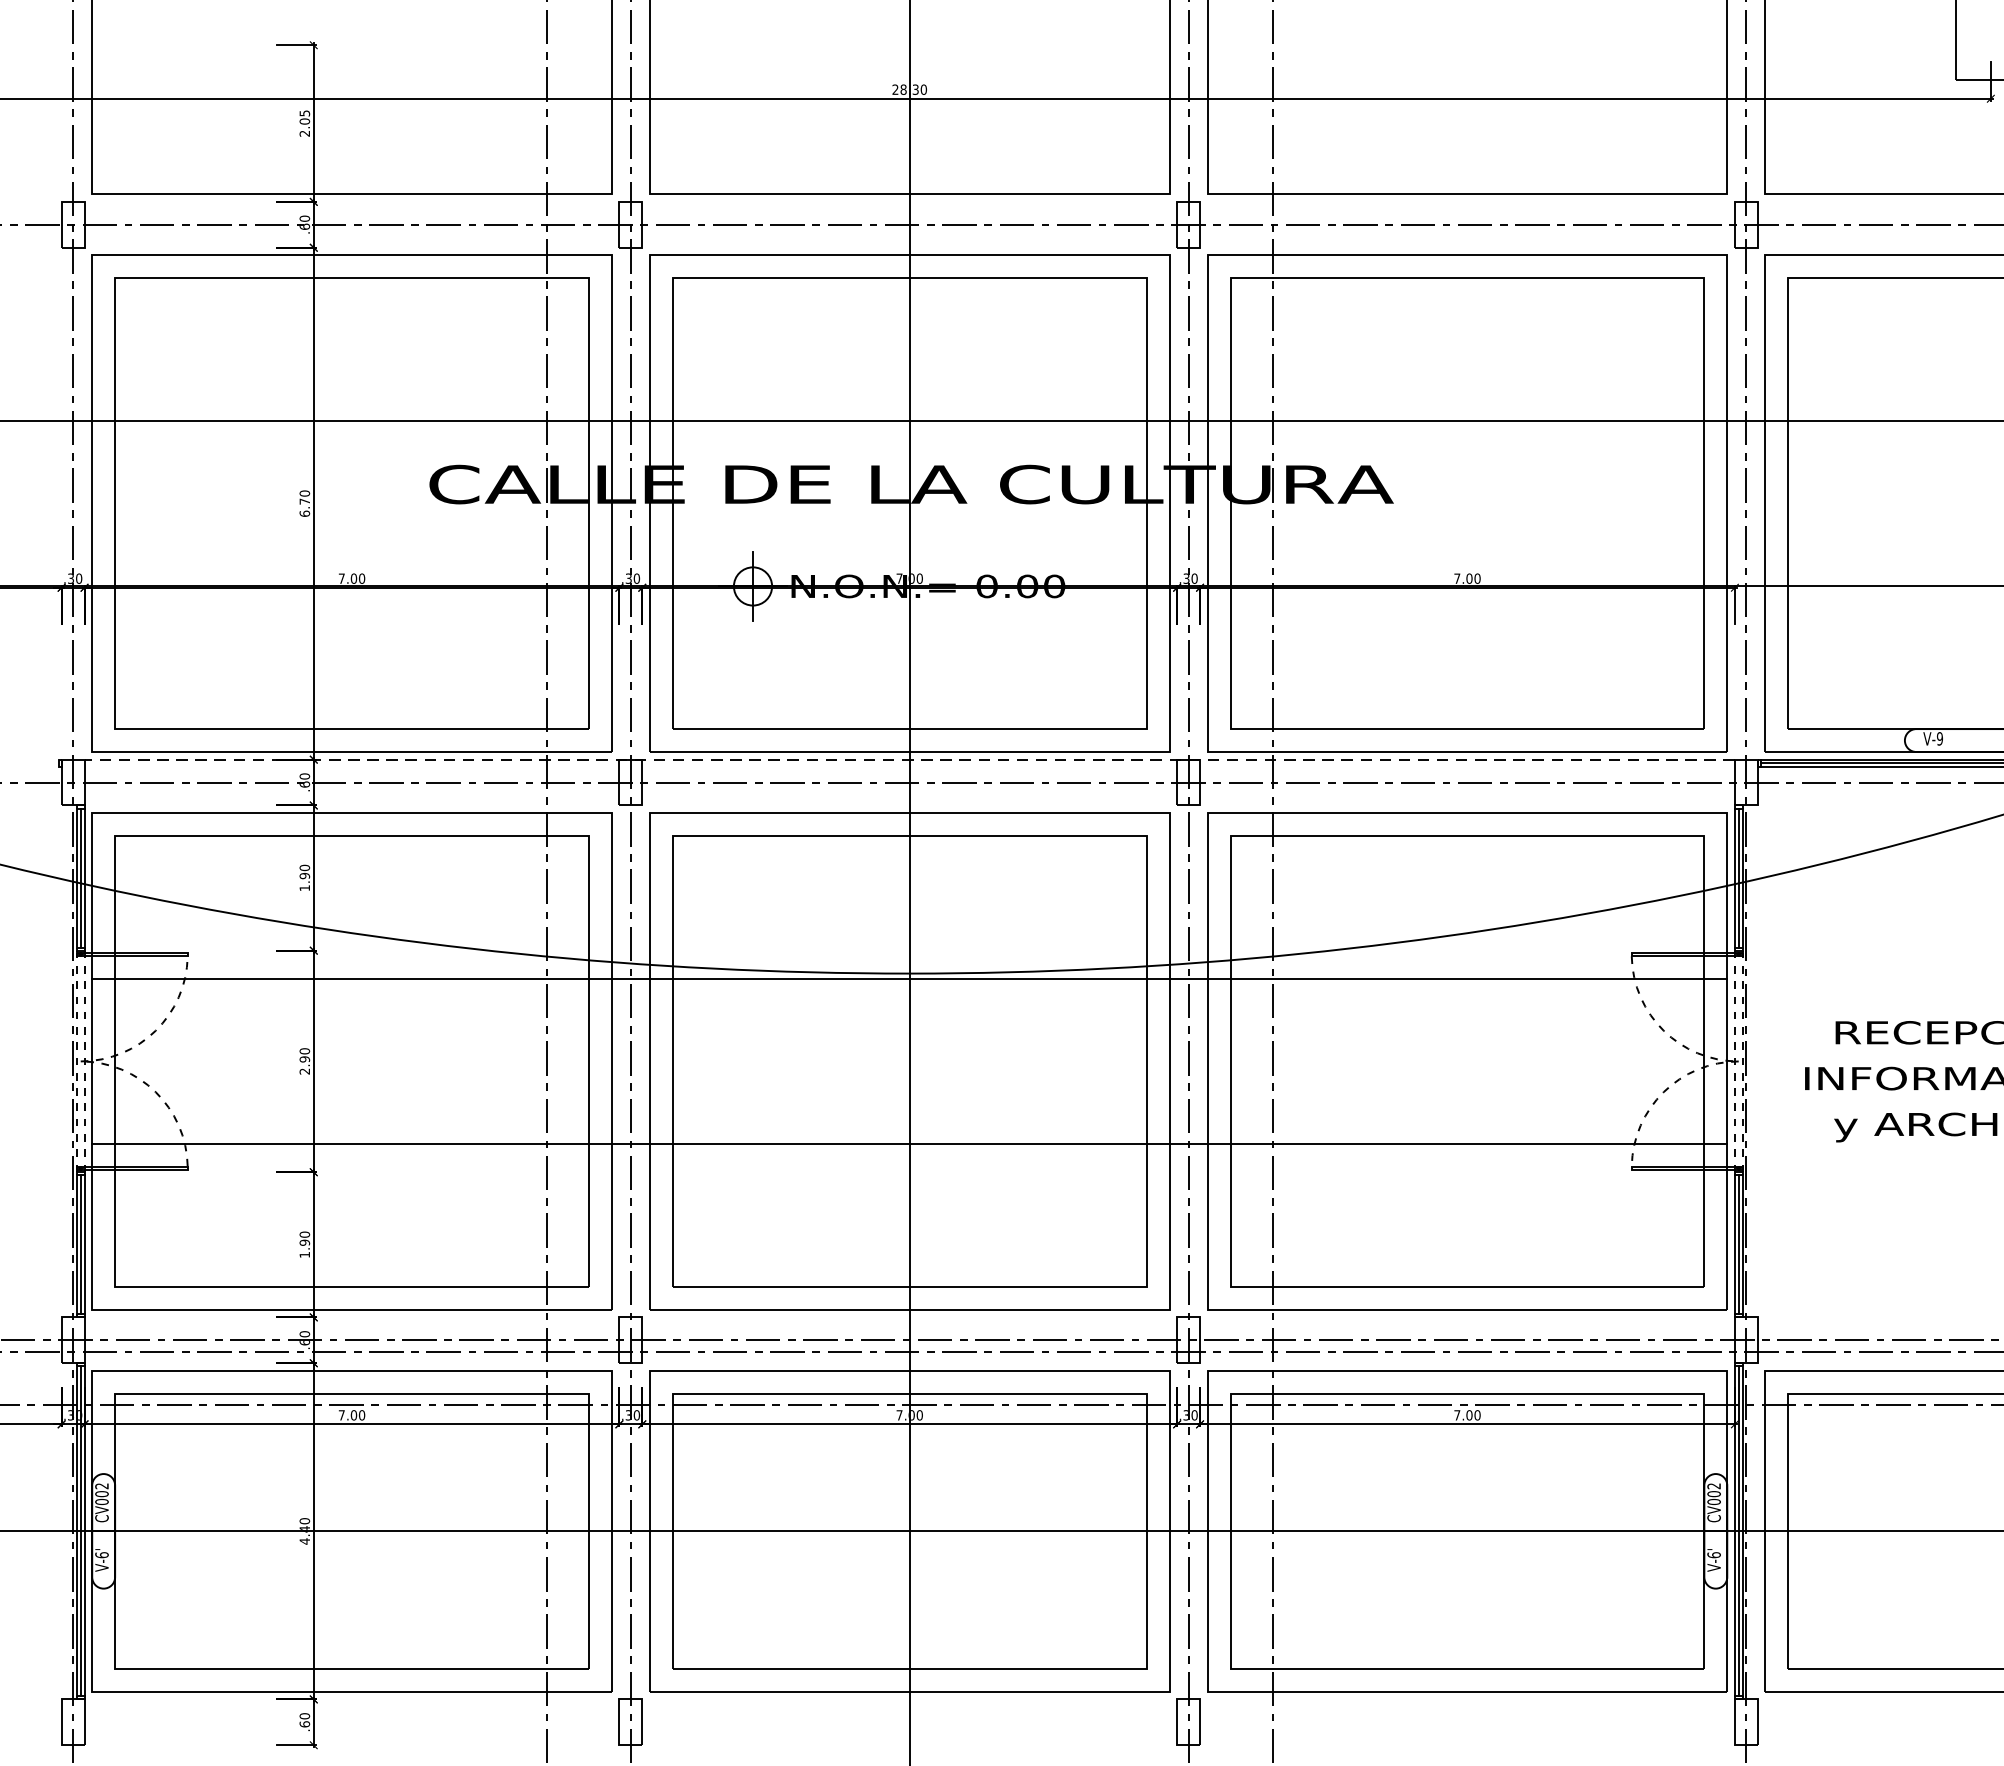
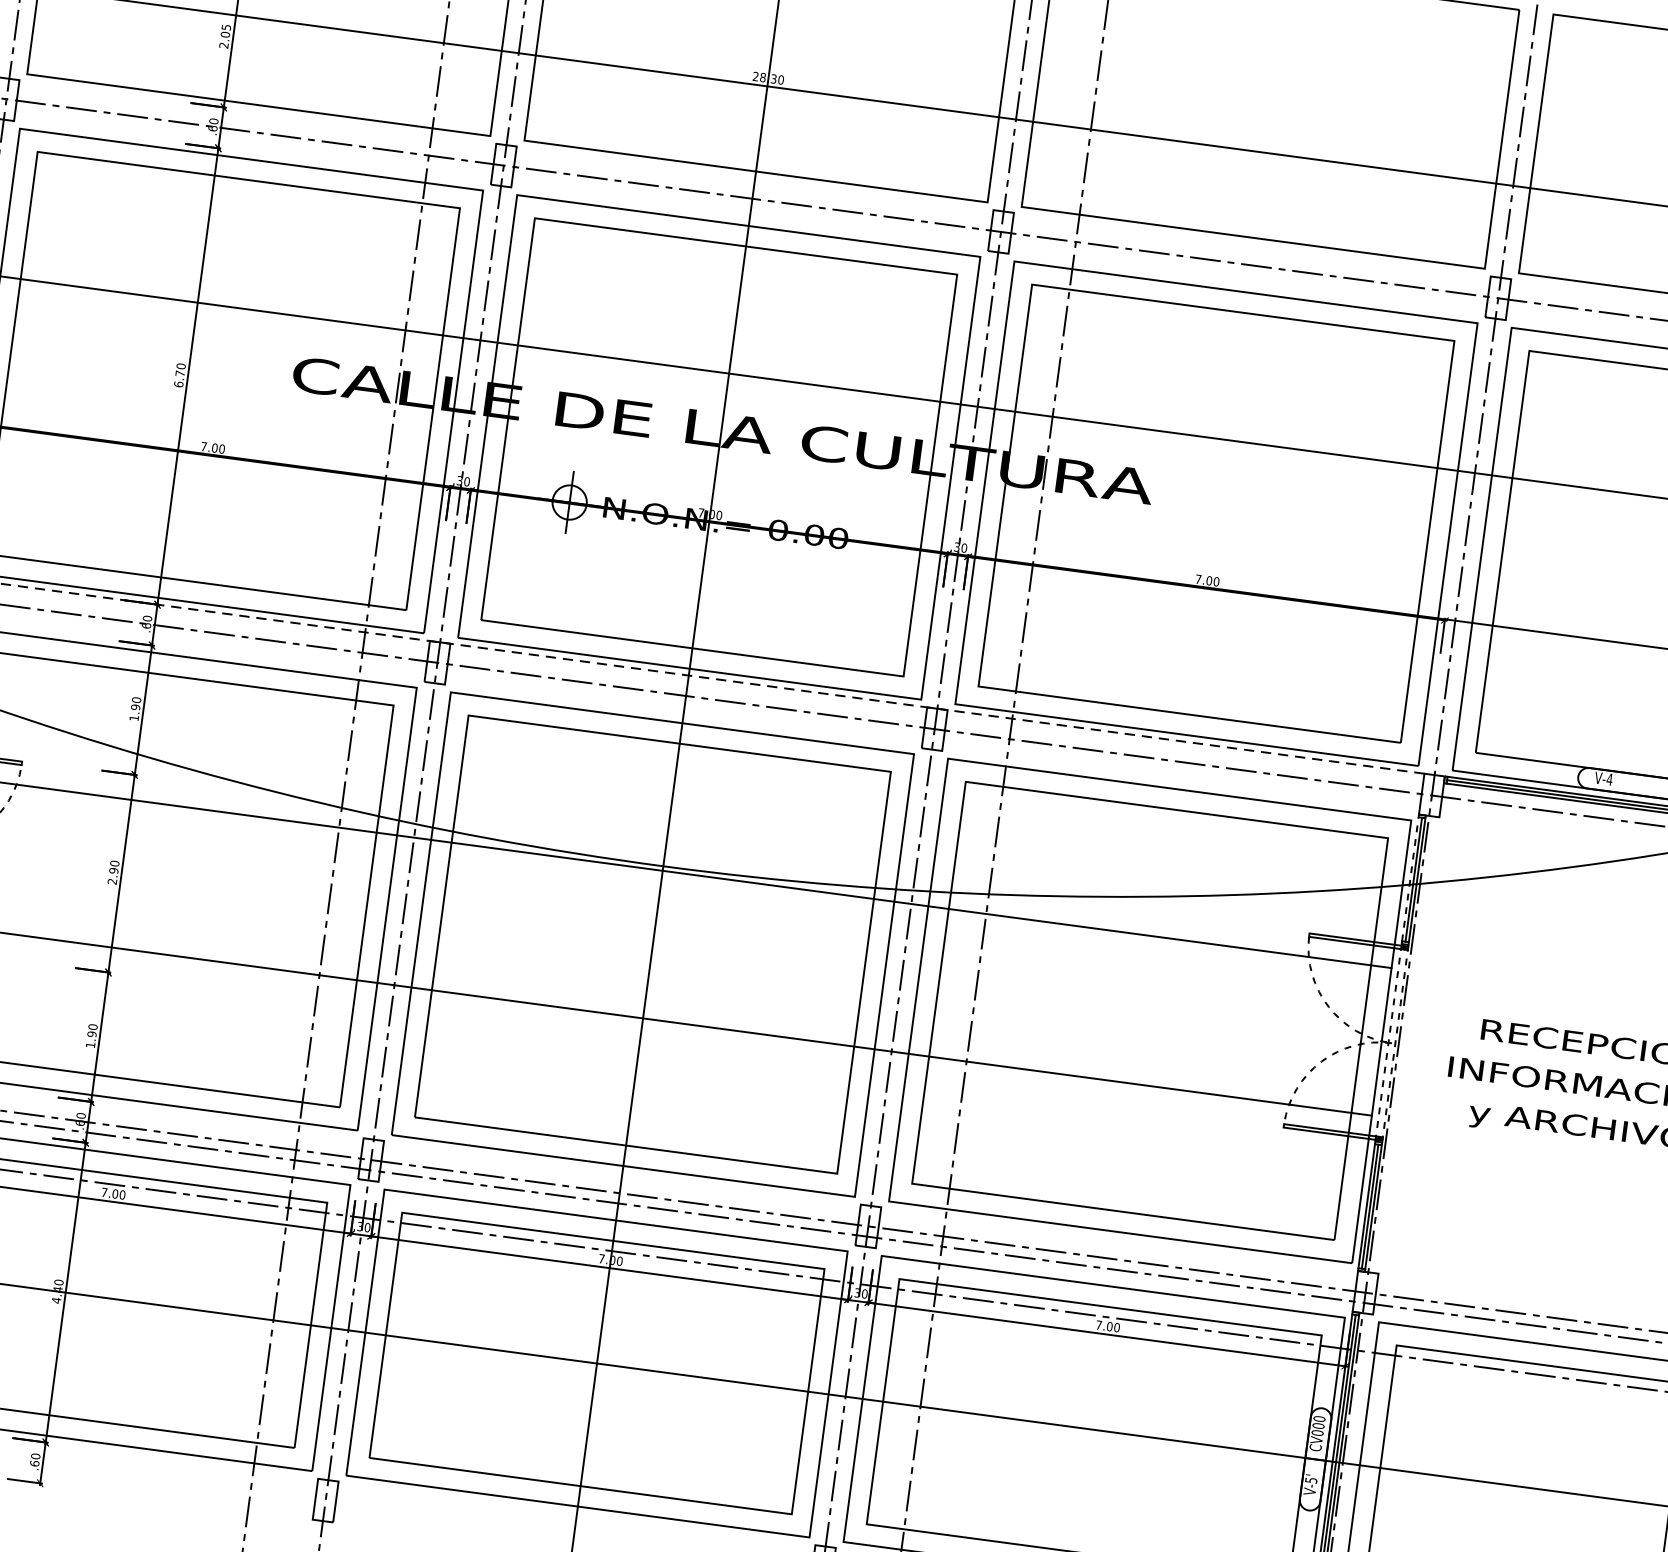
text: (1939, 738) -> (1609, 779), V-9 -> V-4
line: (1734, 878) -> (1409, 879), solid -> dashed
text: (1713, 1486) -> (1318, 1419), CV002 -> CV000
text: (1713, 1555) -> (1310, 1480), V-6' -> V-5'

